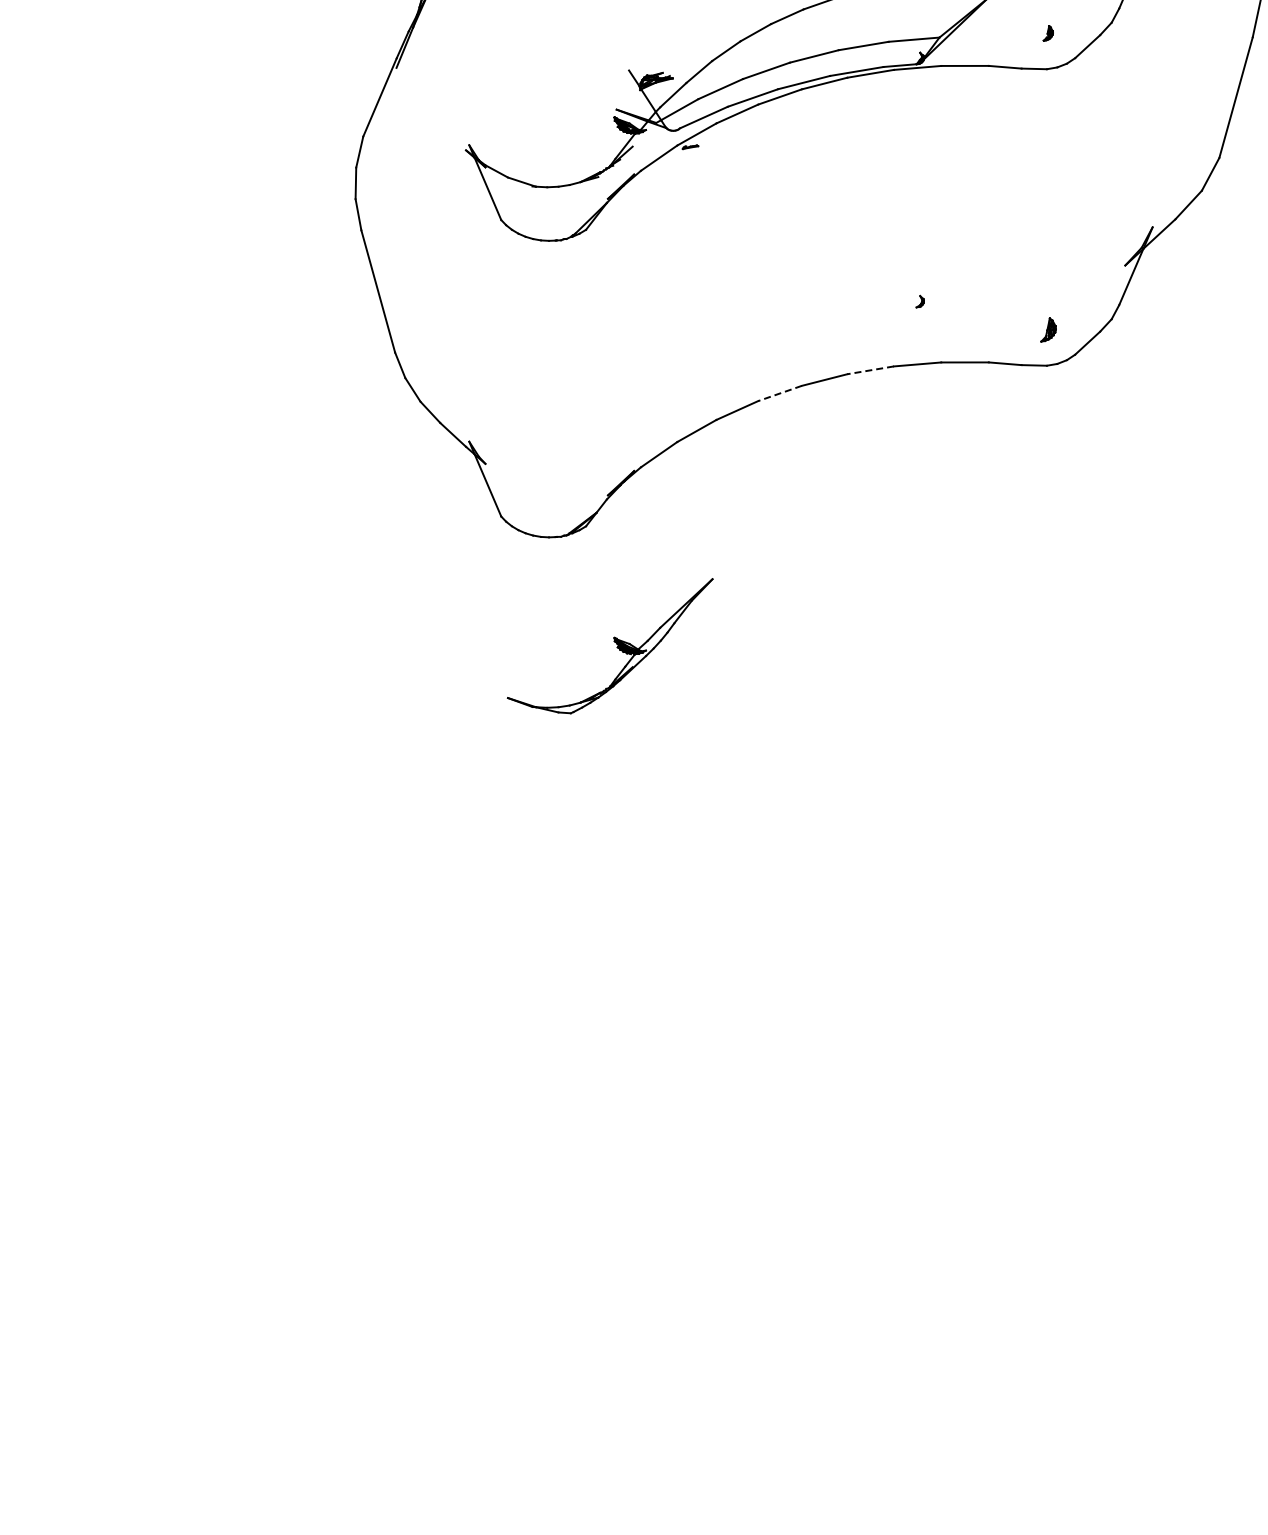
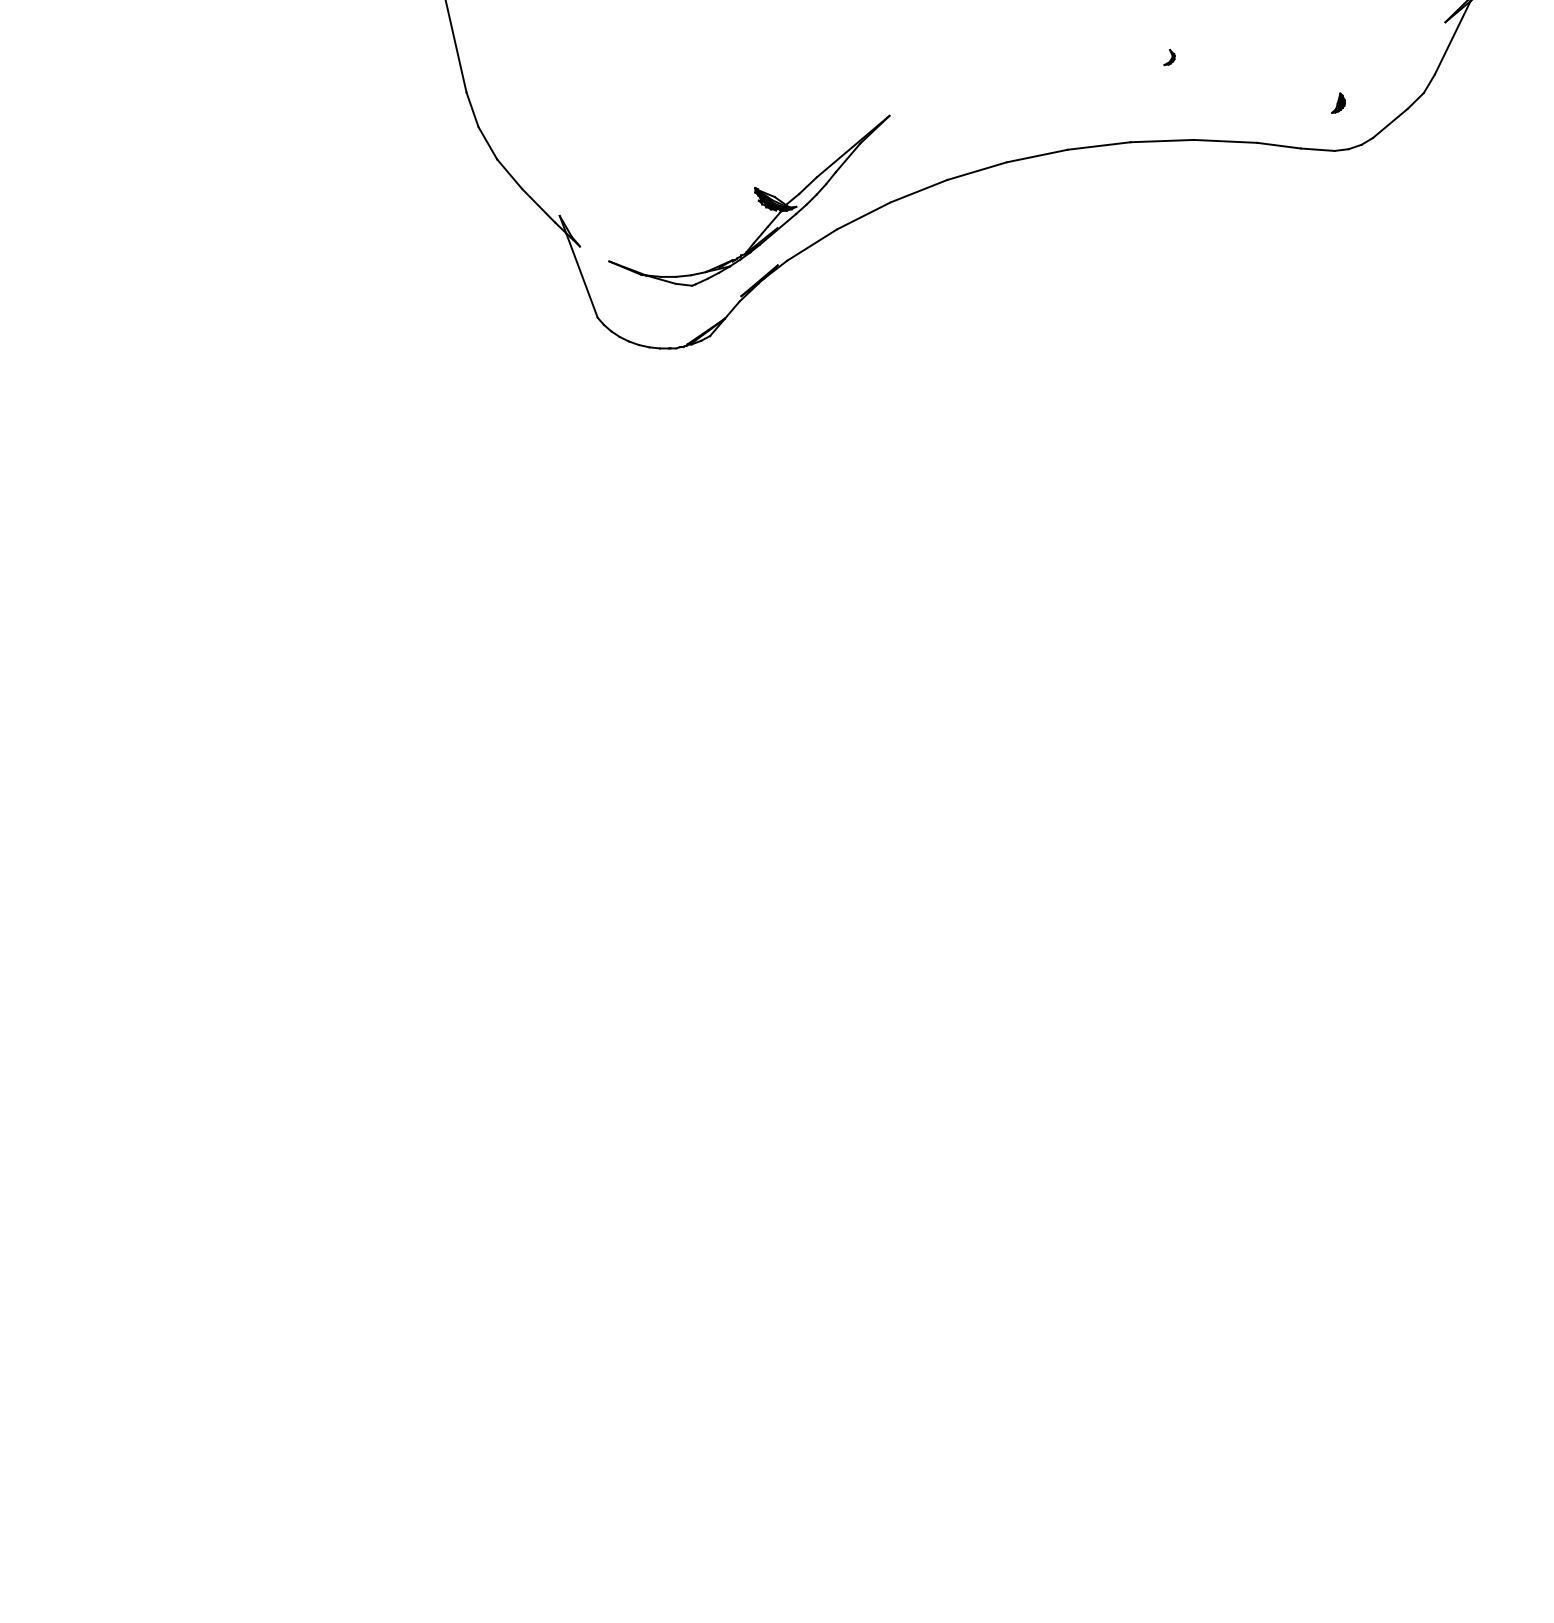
part: (1047, 329) -> (1337, 102), size x0.62
line: (870, 370) -> (1099, 146), dashed -> solid
line: (779, 393) -> (976, 171), dashed -> solid
part: (613, 641) -> (753, 192), moved

